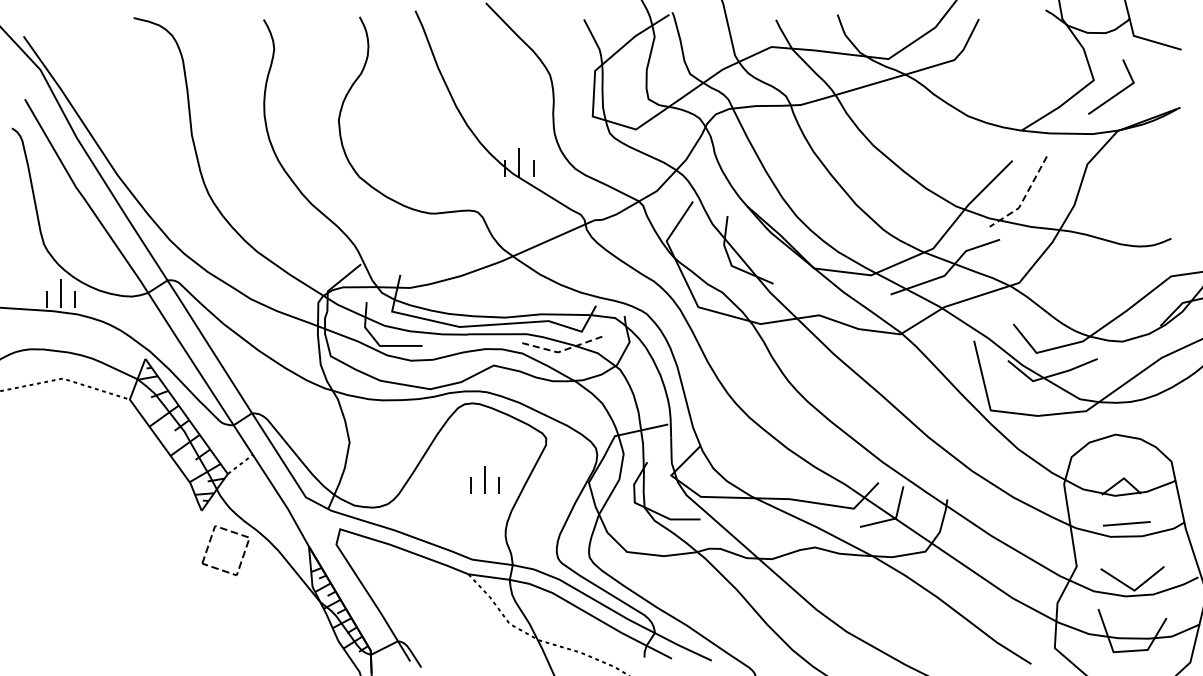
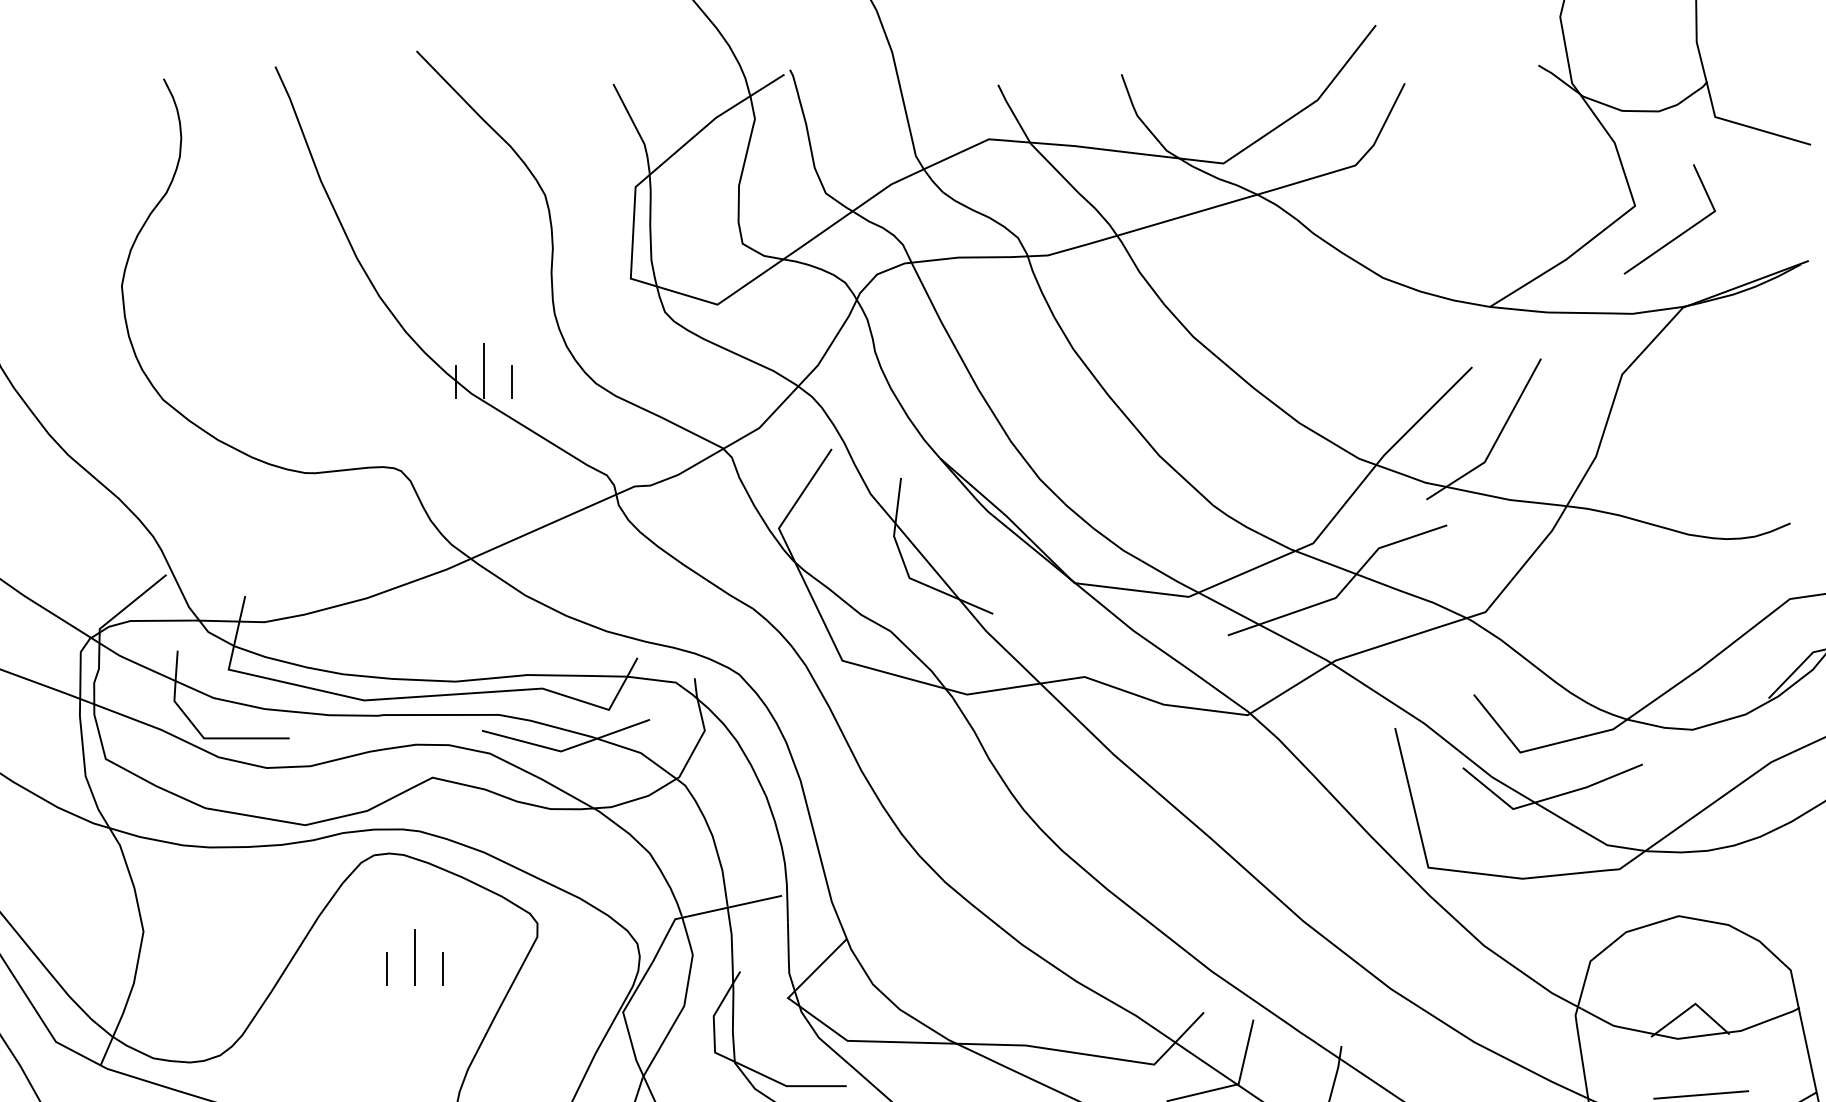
line: (1024, 198) -> (1496, 442), dashed -> solid
line: (561, 351) -> (568, 749), dashed -> solid
part: (484, 479) -> (413, 955), moved

